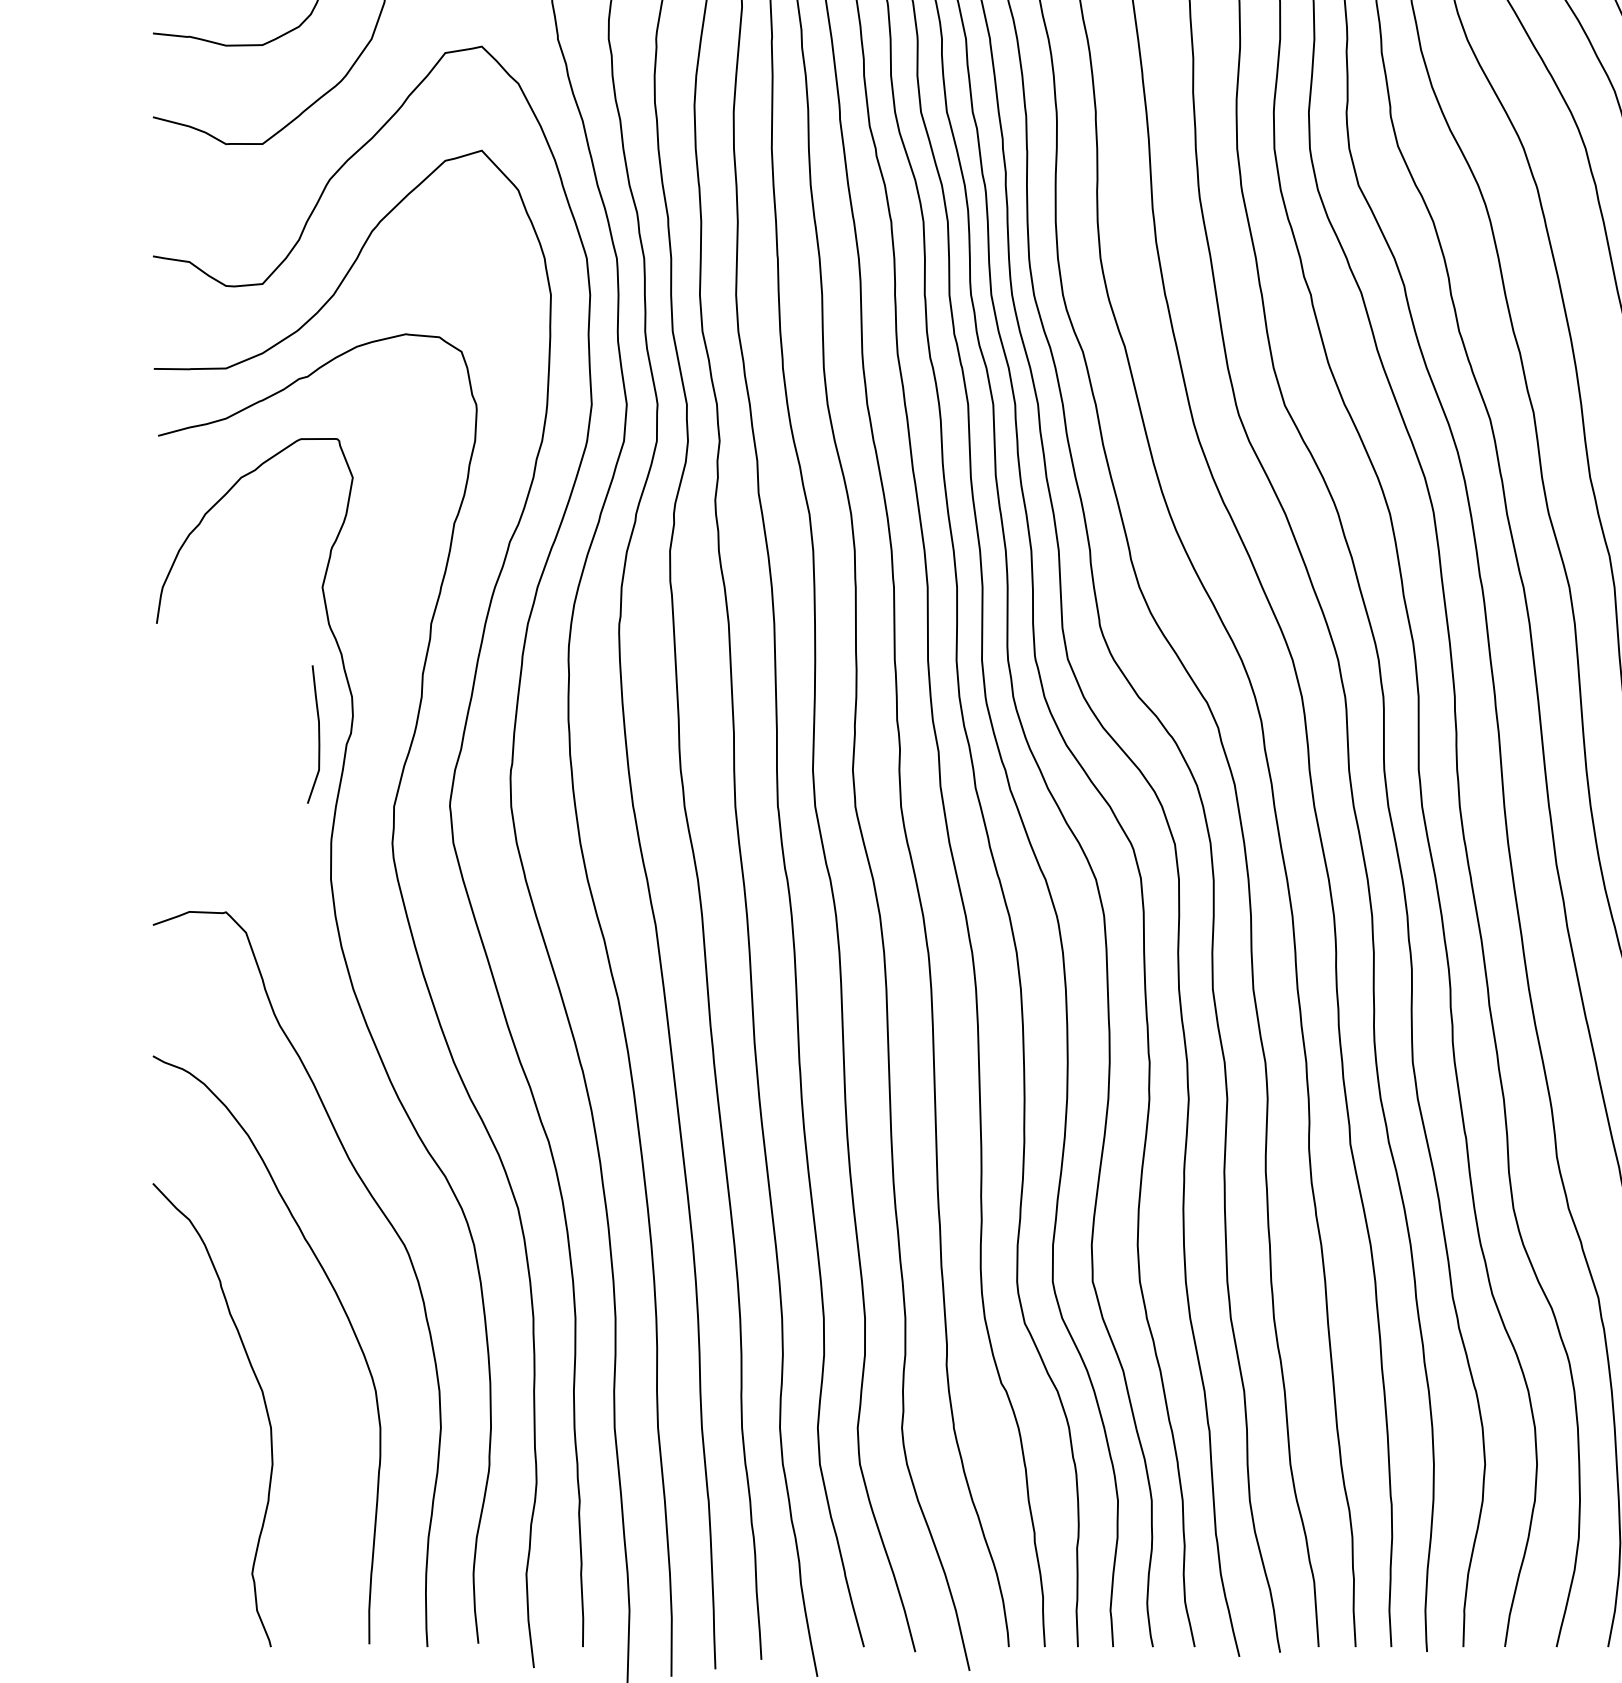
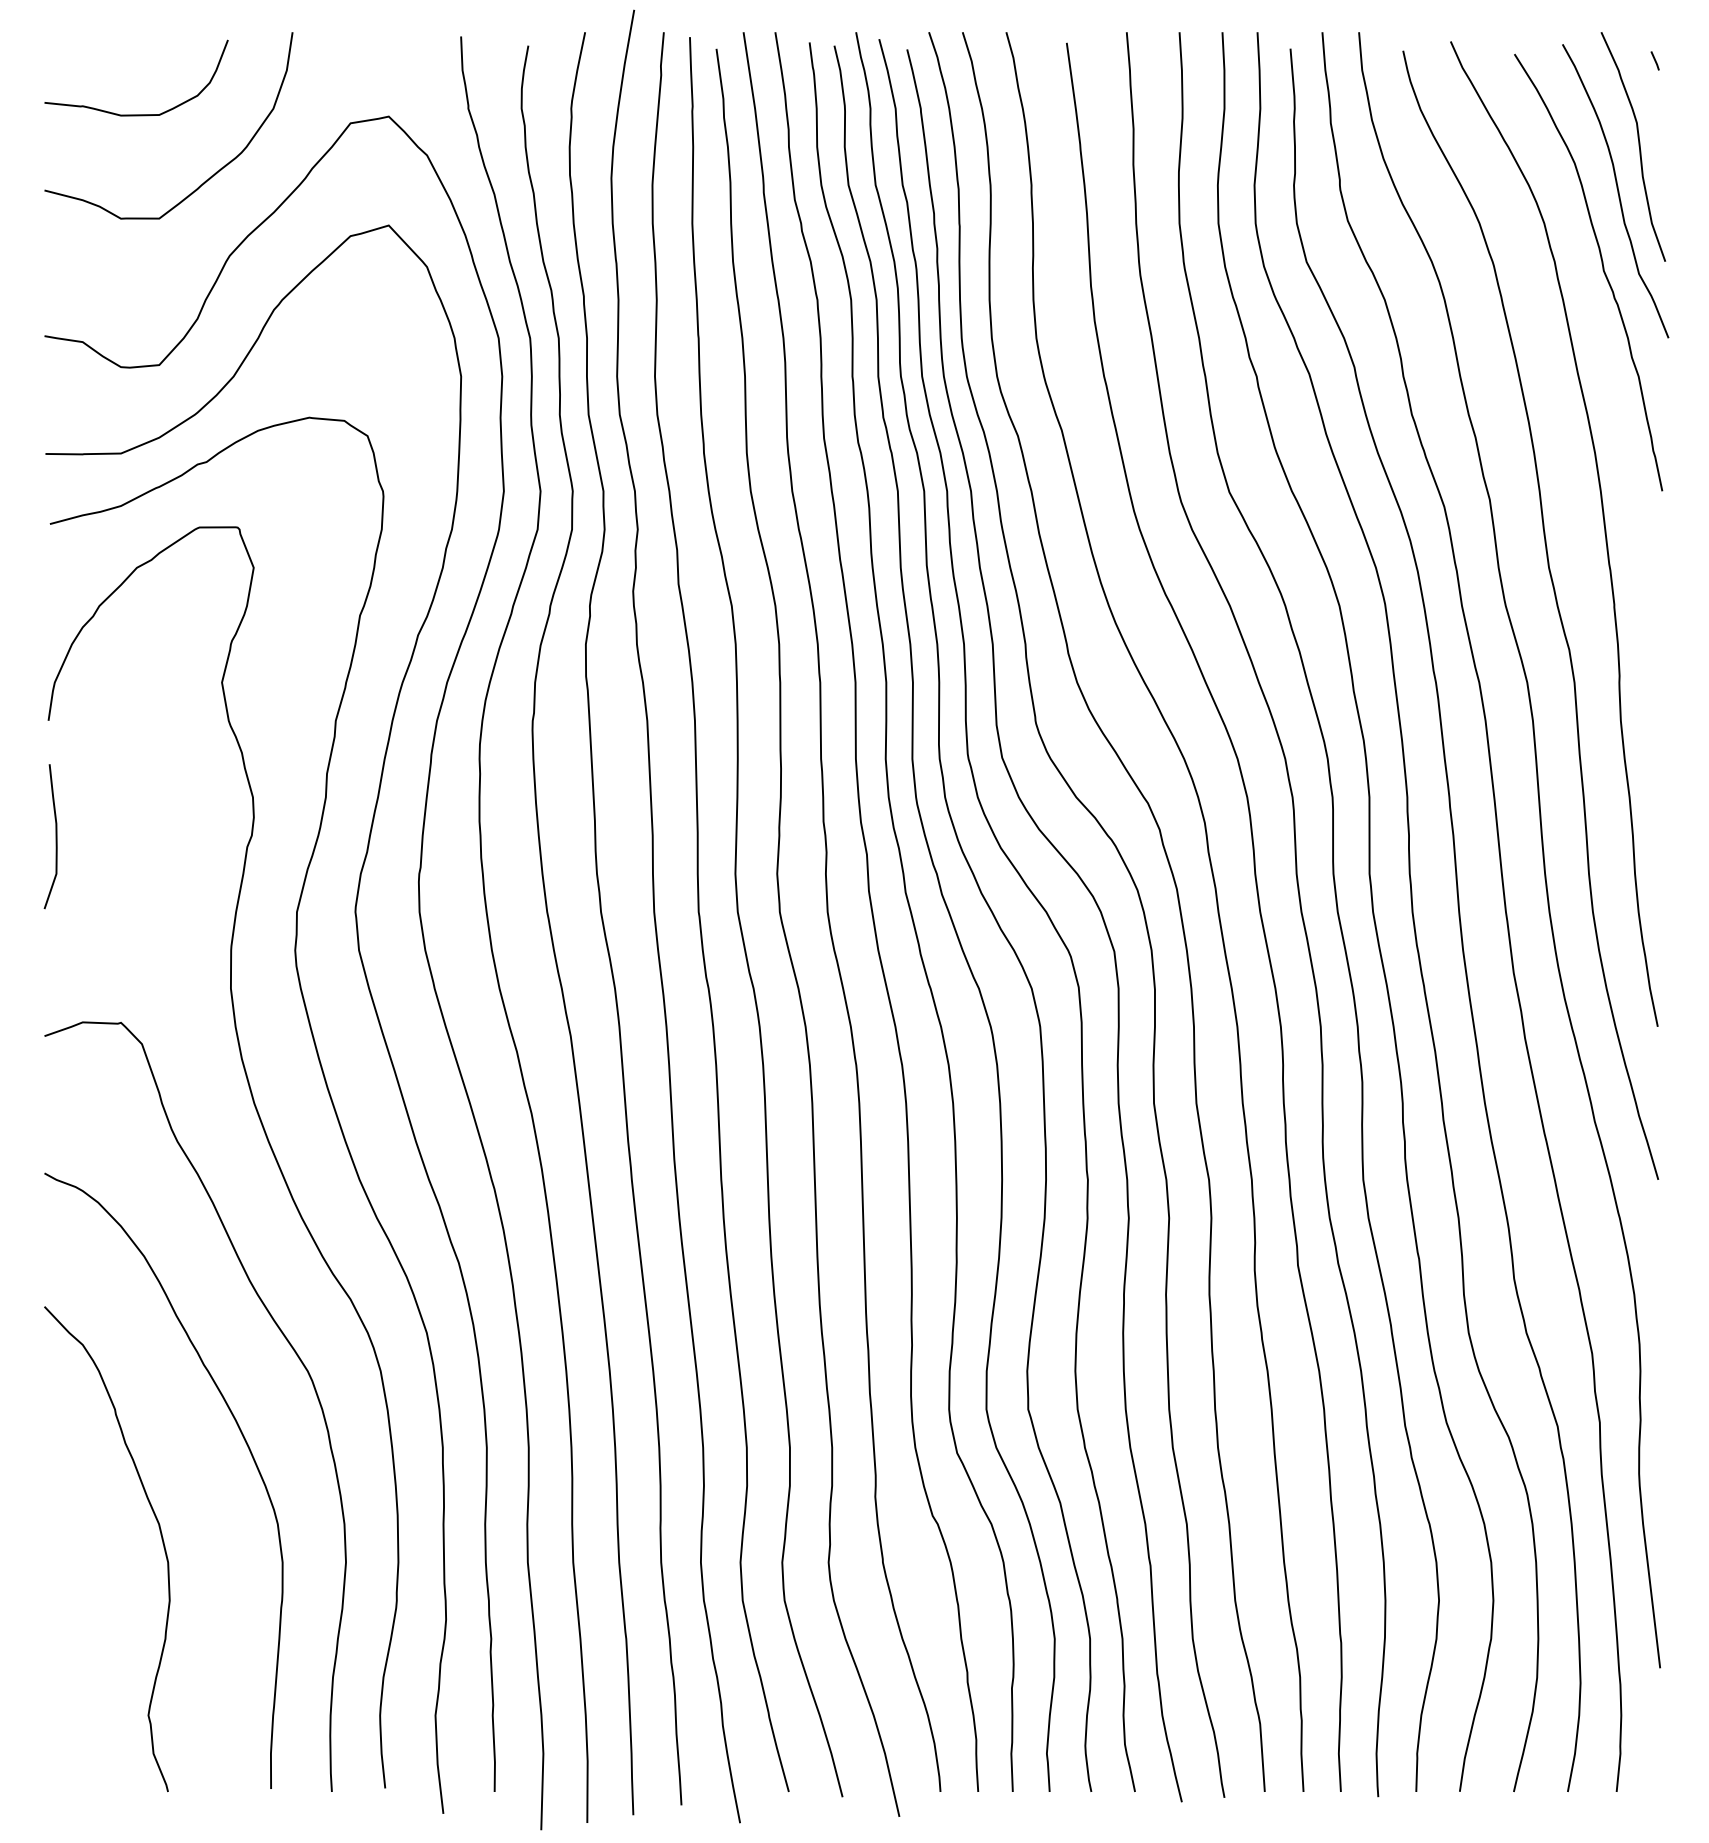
curve: (318, 734) -> (55, 836), moved

